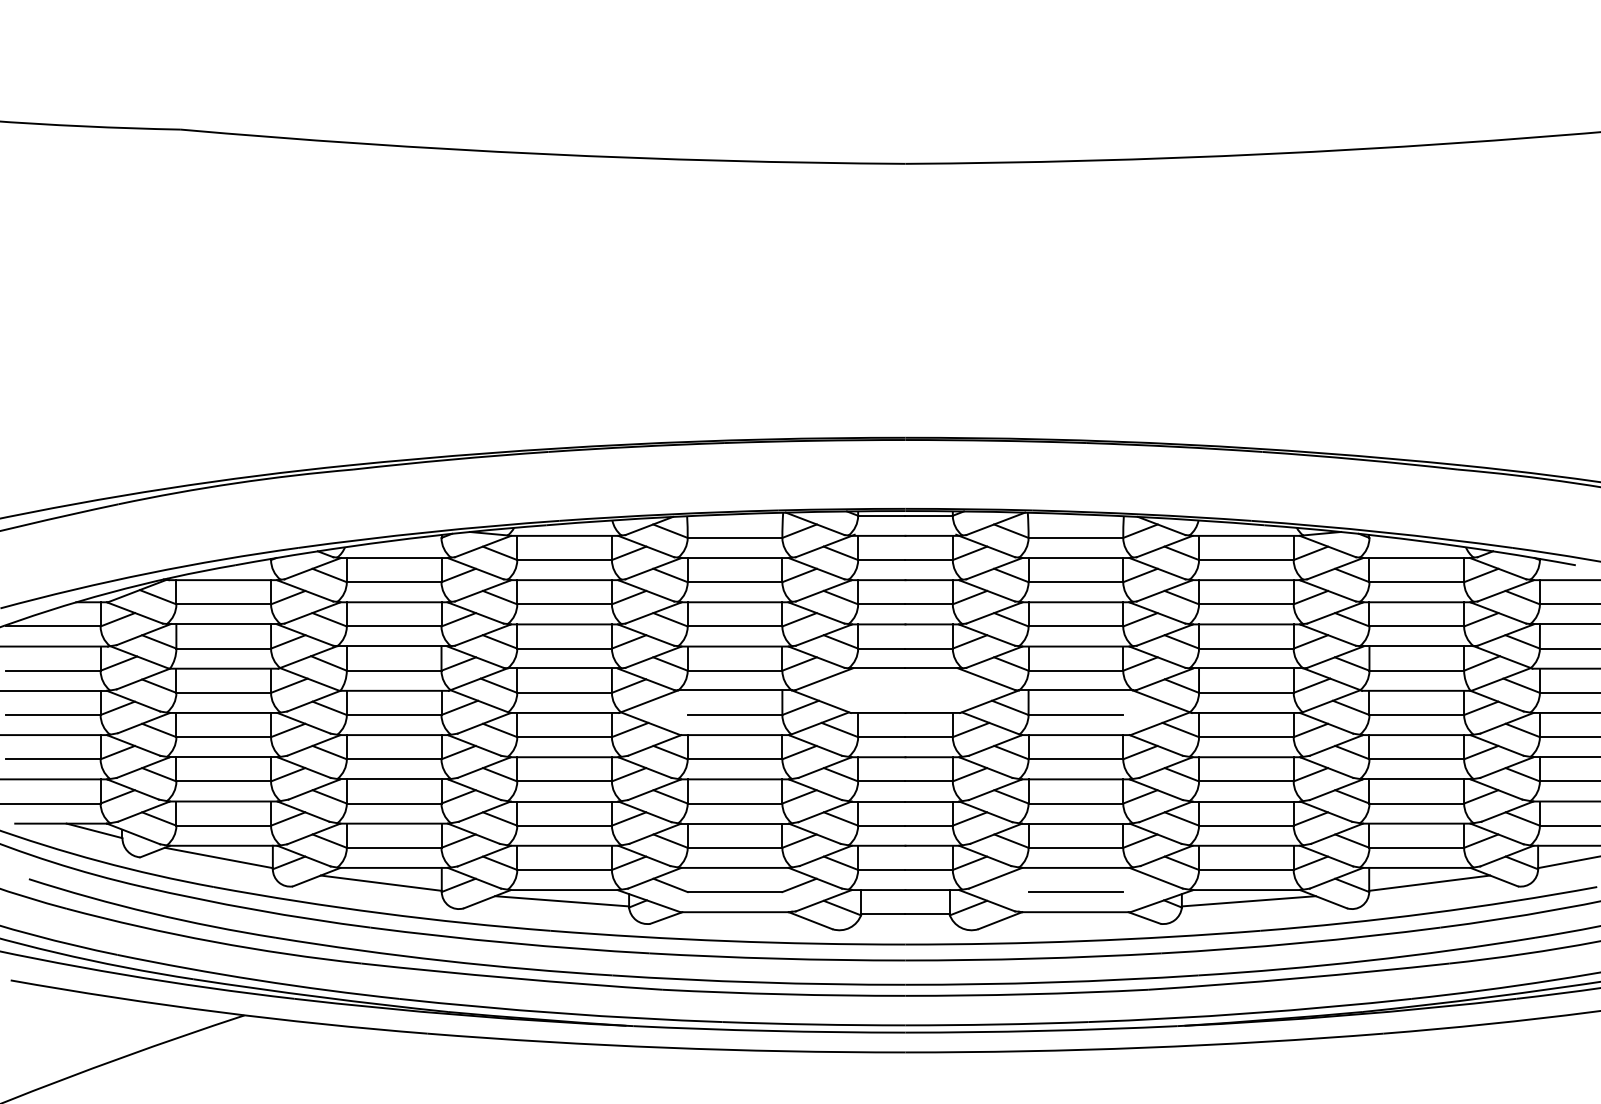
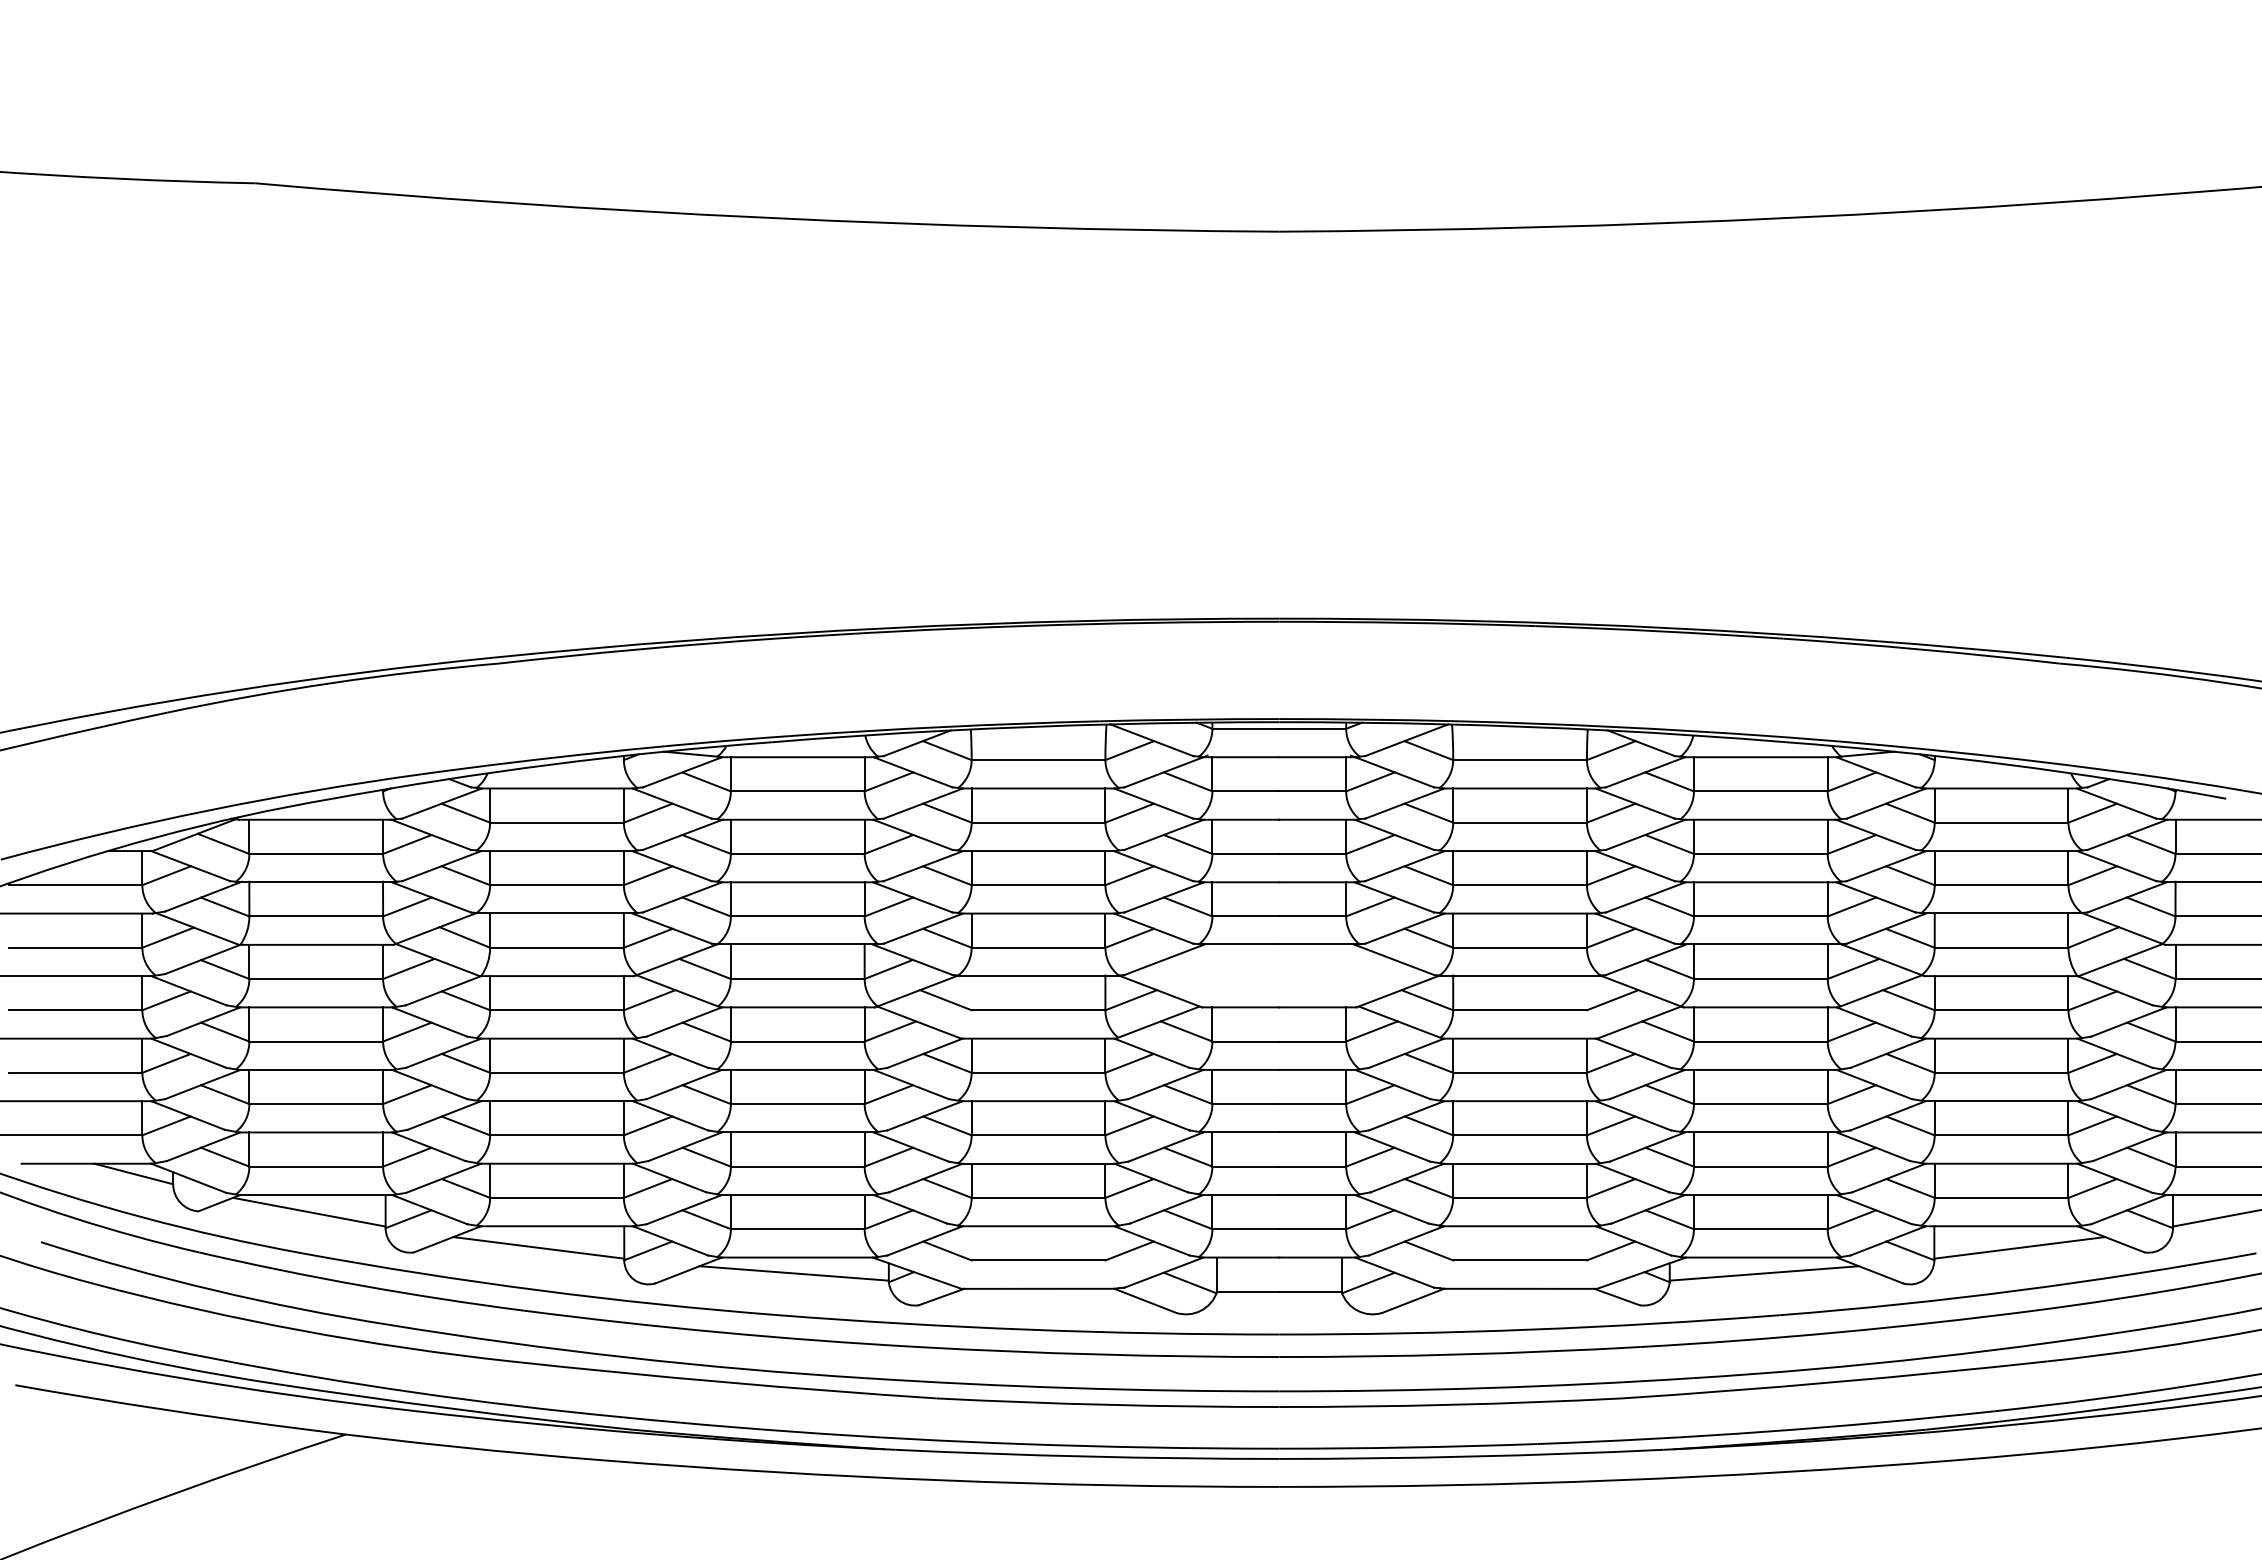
line: (669, 708) -> (945, 1000), added
line: (1141, 708) -> (1612, 1000), added
line: (1011, 885) -> (1428, 1250), added
line: (1139, 885) -> (1610, 1250), added

